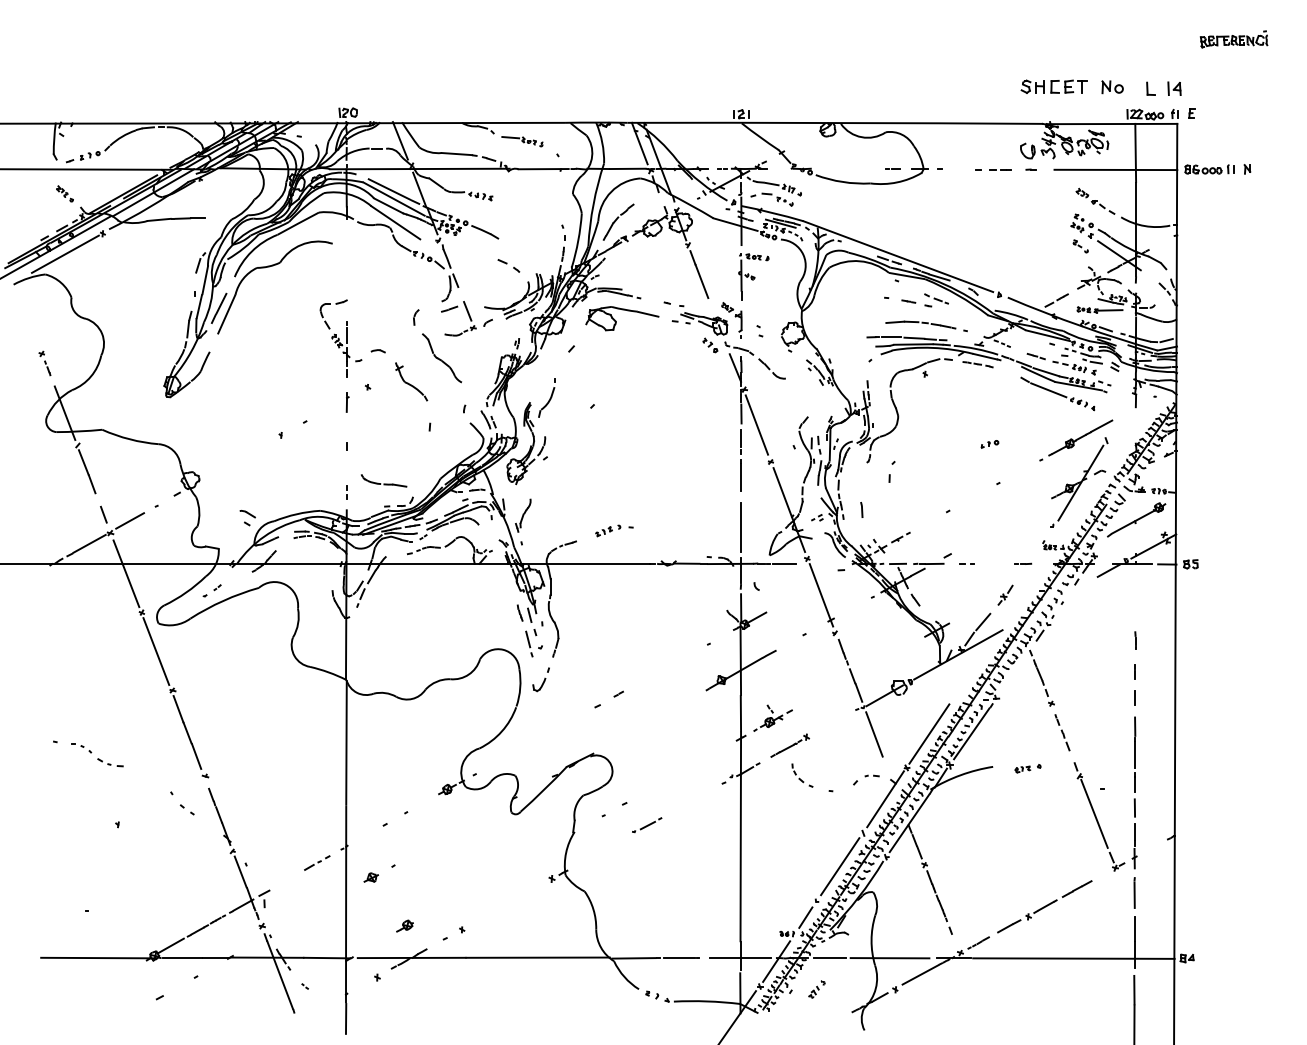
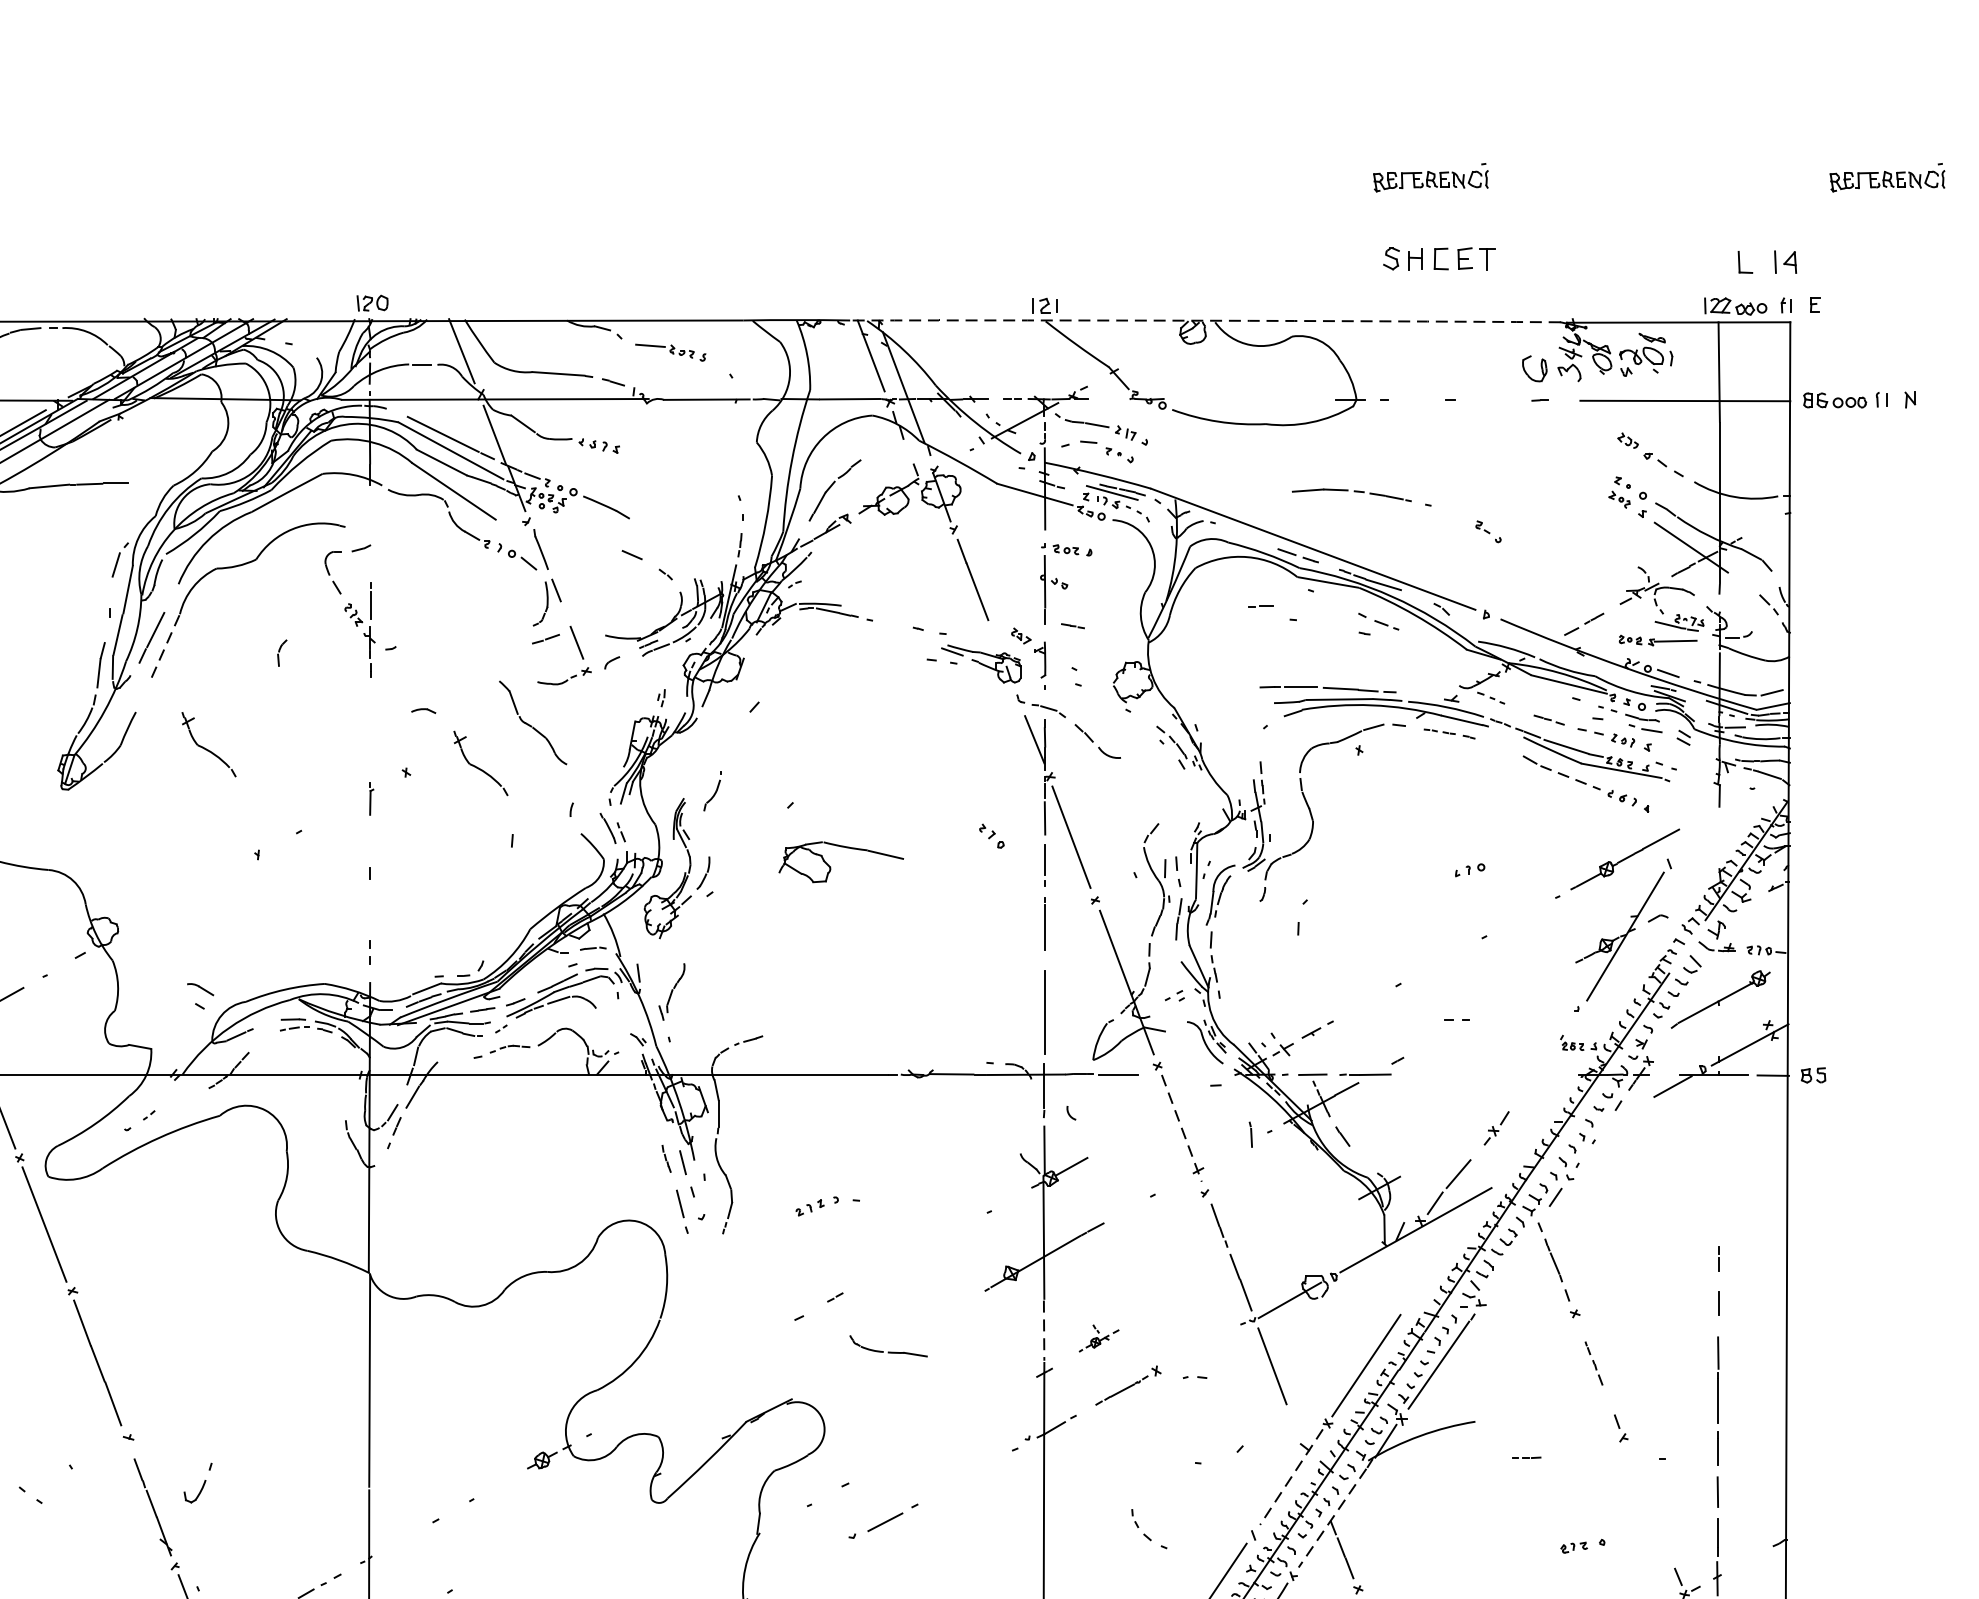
part: (966, 39) -> (1429, 177), added
part: (1053, 86) -> (1438, 258), moved
part: (1112, 87) -> (1679, 260), removed
arc: (835, 122) -> (1205, 319), solid -> dashed
line: (892, 168) -> (1260, 605), moved
line: (1000, 169) -> (1488, 400), removed
part: (1080, 246) -> (1488, 531), moved
part: (508, 265) -> (646, 564), size x1.4
line: (908, 301) -> (1072, 625), moved
line: (226, 314) -> (164, 648), solid -> dashed
part: (416, 317) -> (282, 653), moved
part: (616, 320) -> (831, 865), moved
part: (926, 326) -> (1361, 497), moved
part: (340, 338) -> (359, 610), moved
part: (710, 345) -> (992, 836), moved
part: (252, 370) -> (208, 743), added
line: (1048, 390) -> (1570, 778), solid -> dashed
part: (546, 397) -> (711, 790), size x0.6
part: (383, 480) -> (887, 1345), moved
line: (861, 509) -> (1250, 1133), moved
part: (614, 530) -> (827, 1205), moved
line: (965, 563) -> (1453, 1019), moved
line: (1023, 563) -> (1527, 1457), moved
line: (821, 595) -> (1181, 1128), solid -> dashed
line: (1135, 640) -> (1718, 1205), removed
part: (540, 679) -> (196, 1482), moved
line: (740, 713) -> (1043, 1330), solid -> dashed
part: (772, 717) -> (1098, 1337), size x0.6
part: (1062, 732) -> (1594, 1362), size x0.7
part: (1027, 768) -> (1582, 1545), moved
part: (802, 775) -> (1149, 1528), moved
part: (871, 775) -> (1193, 1376), moved
line: (885, 799) -> (1291, 1477), solid -> dashed
part: (186, 809) -> (29, 1494), moved
line: (1094, 813) -> (1648, 1501), removed
line: (909, 823) -> (1332, 1518), solid -> dashed
part: (647, 825) -> (884, 1522), size x1.4

